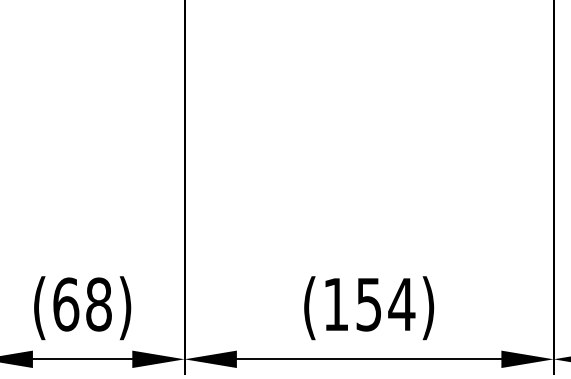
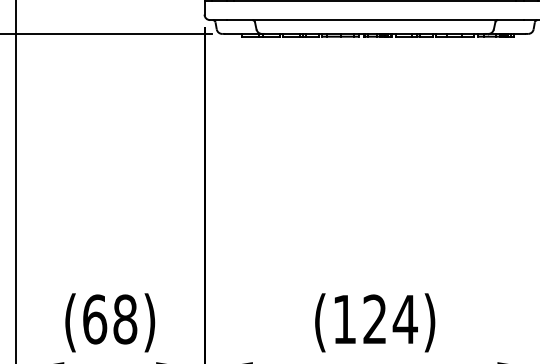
text: (368, 304) -> (374, 319), (154) -> (124)

